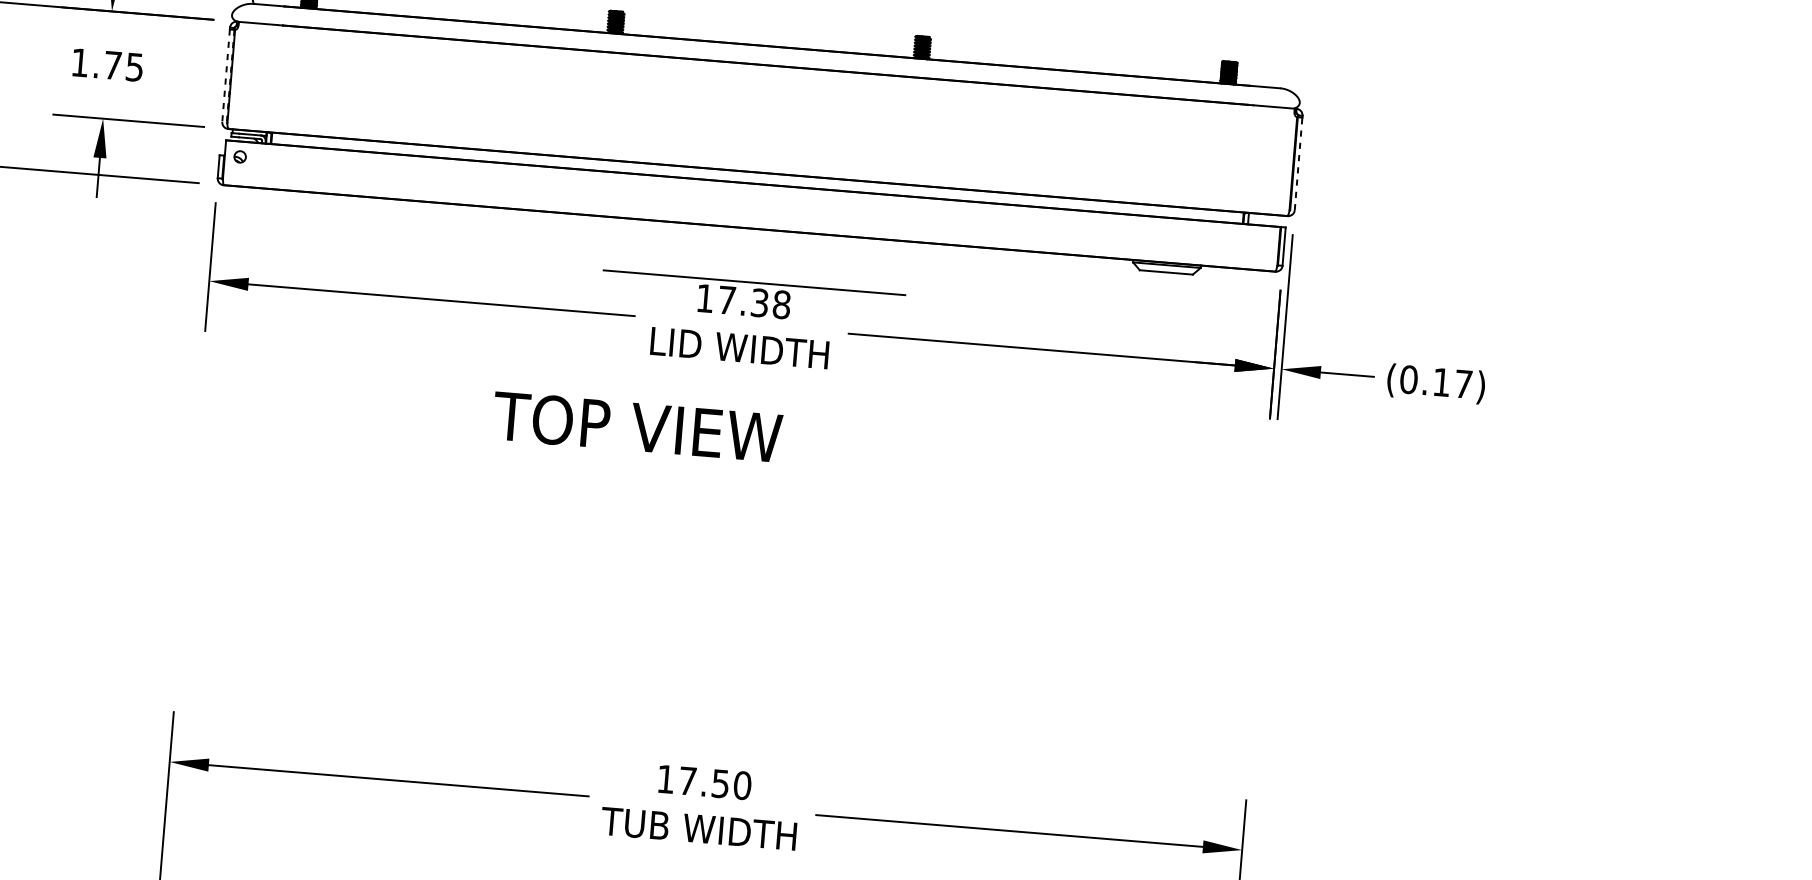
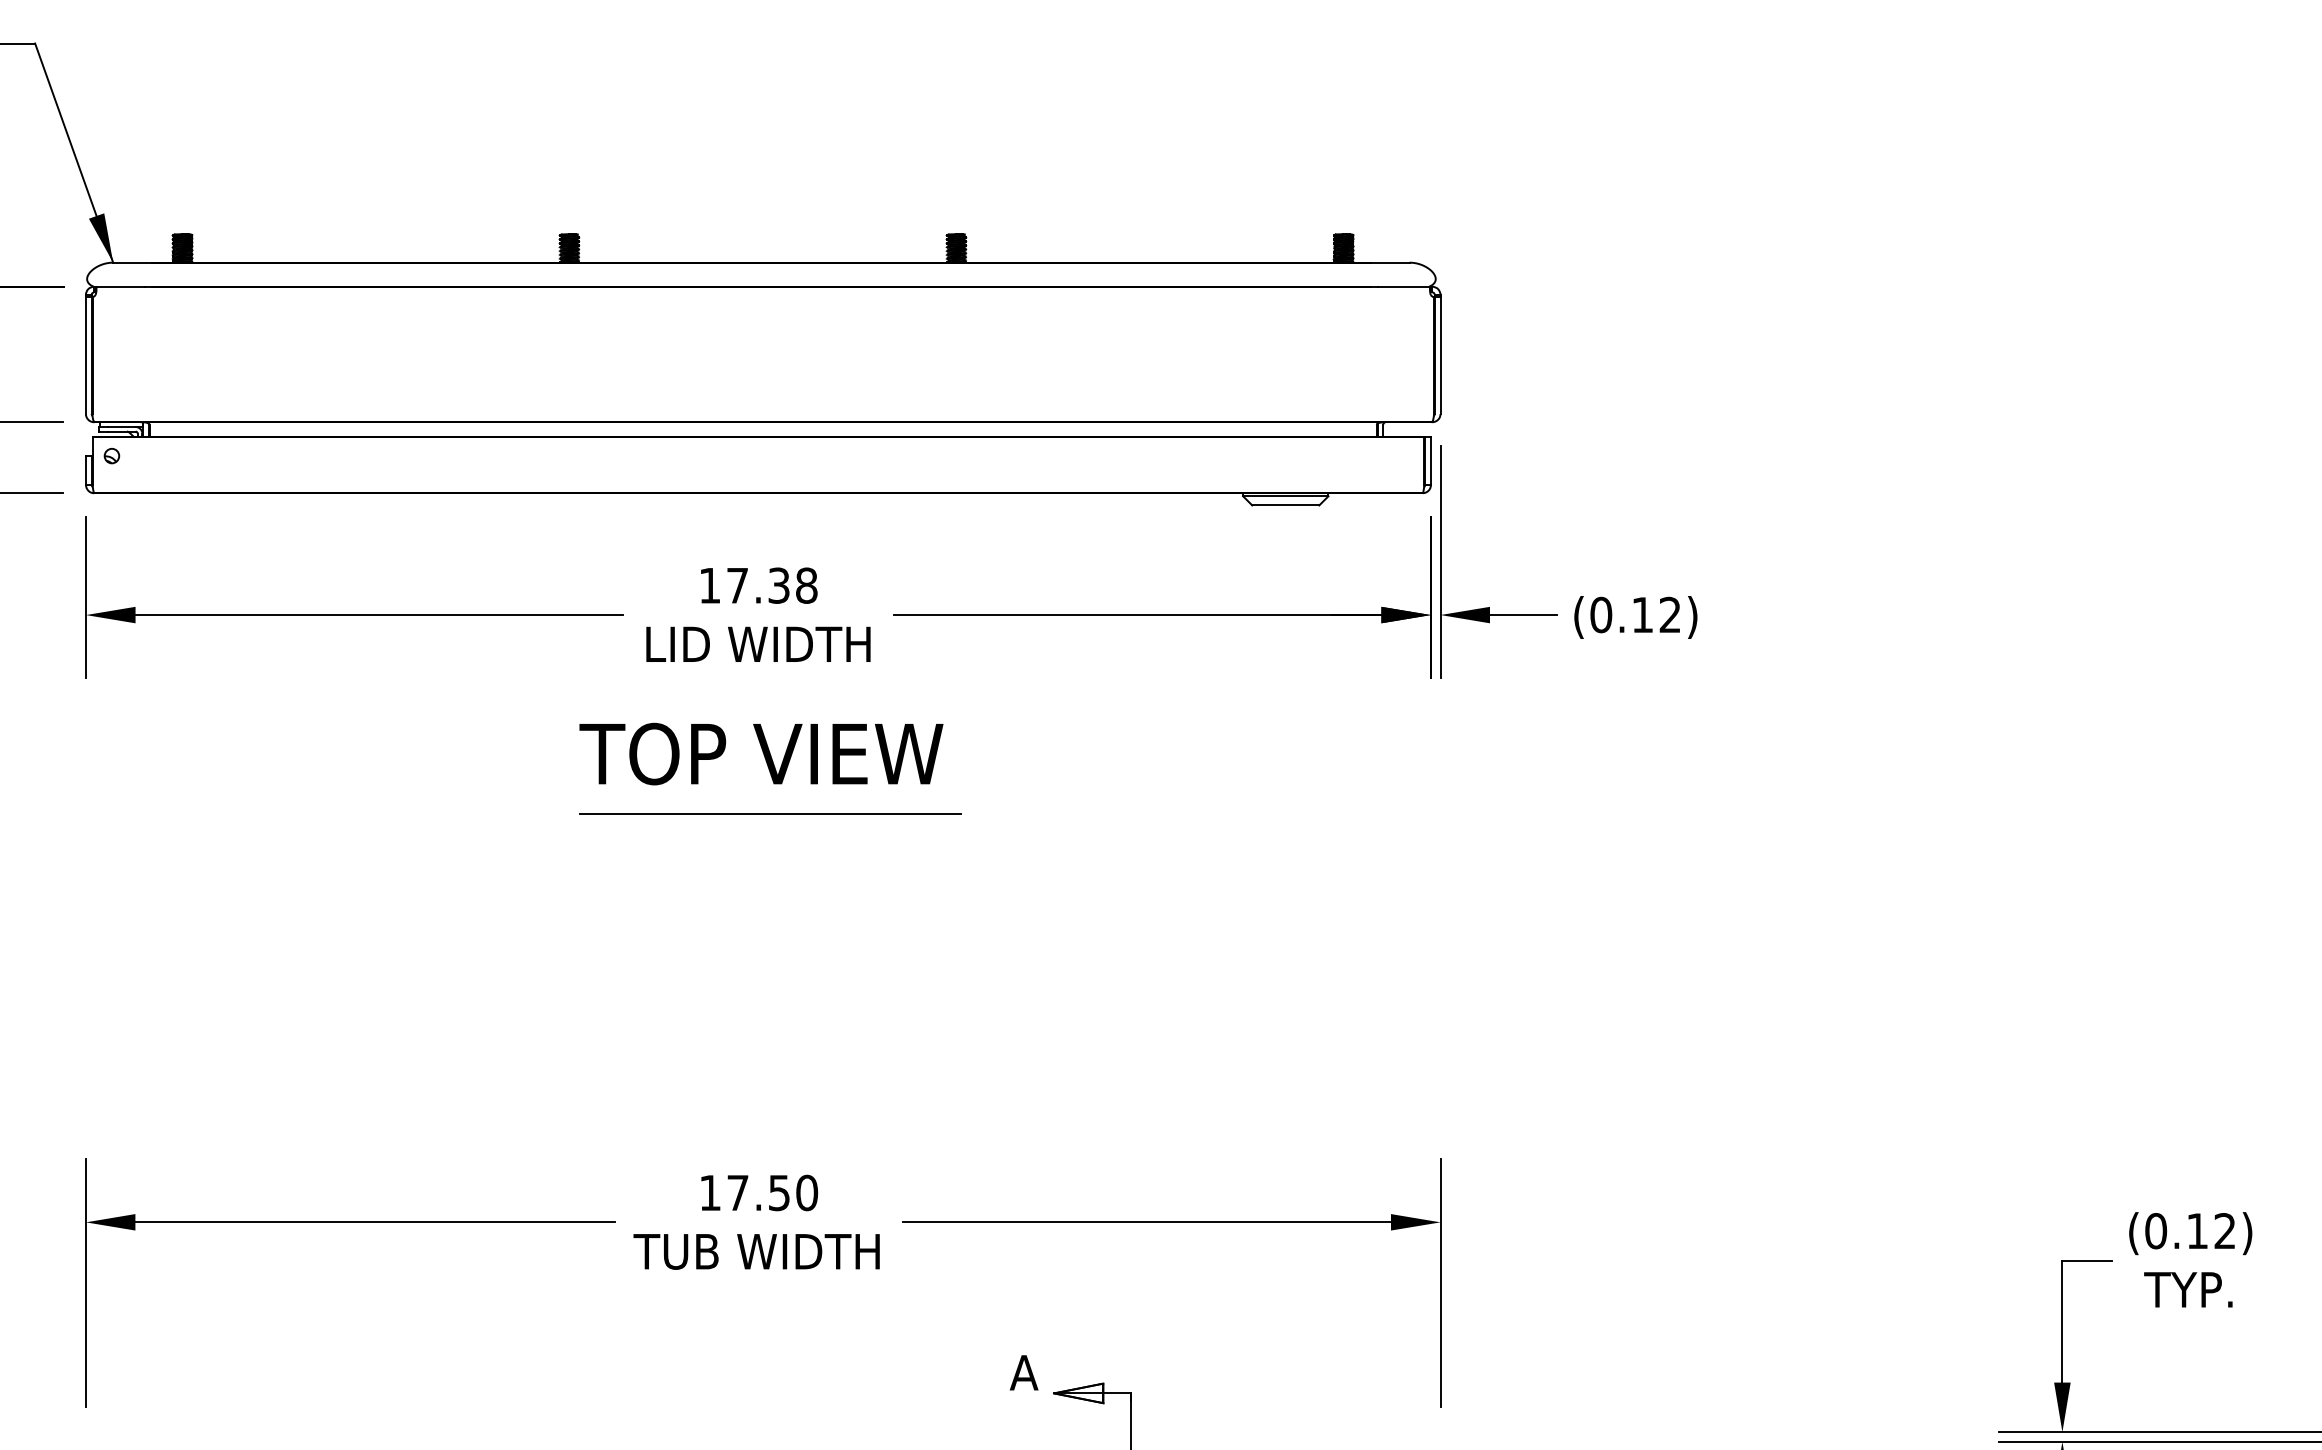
line: (225, 76) -> (85, 356), dashed -> solid
line: (230, 76) -> (91, 356), dashed -> solid
line: (1298, 163) -> (1440, 355), dashed -> solid
line: (754, 282) -> (770, 813), moved
text: (1463, 383) -> (1669, 614), (0.17) -> (0.12)
text: (637, 426) -> (761, 753), moved

